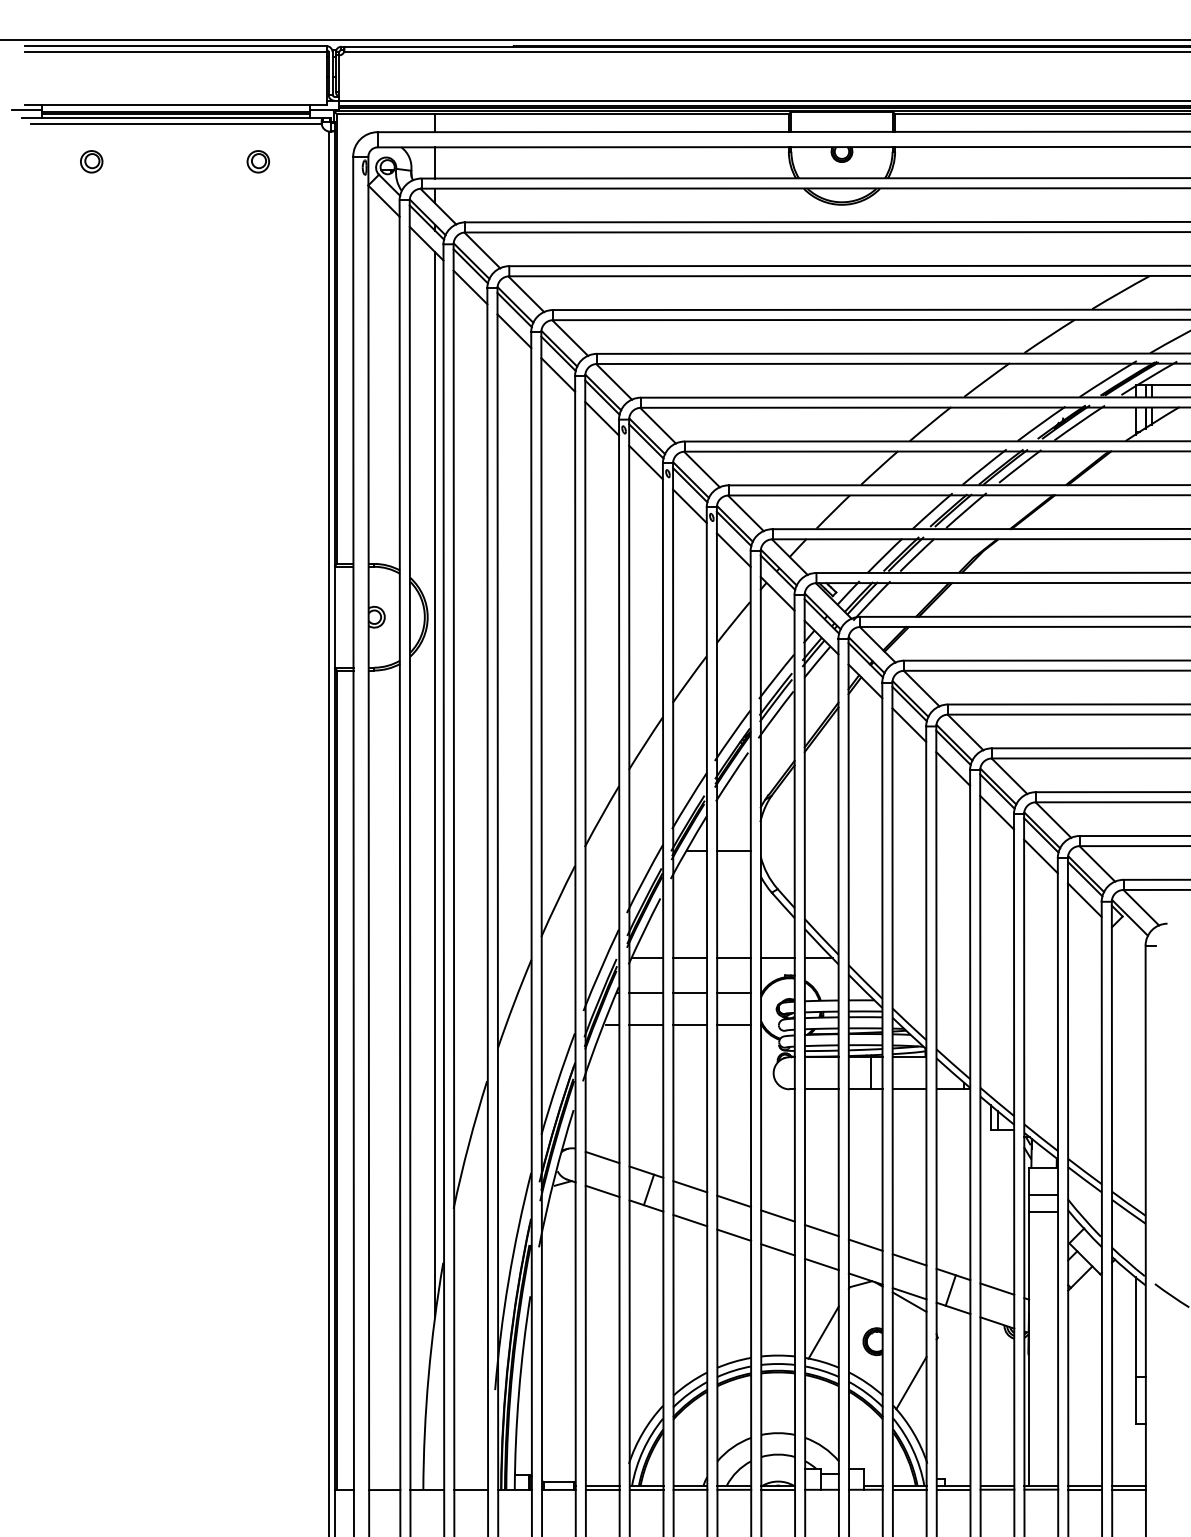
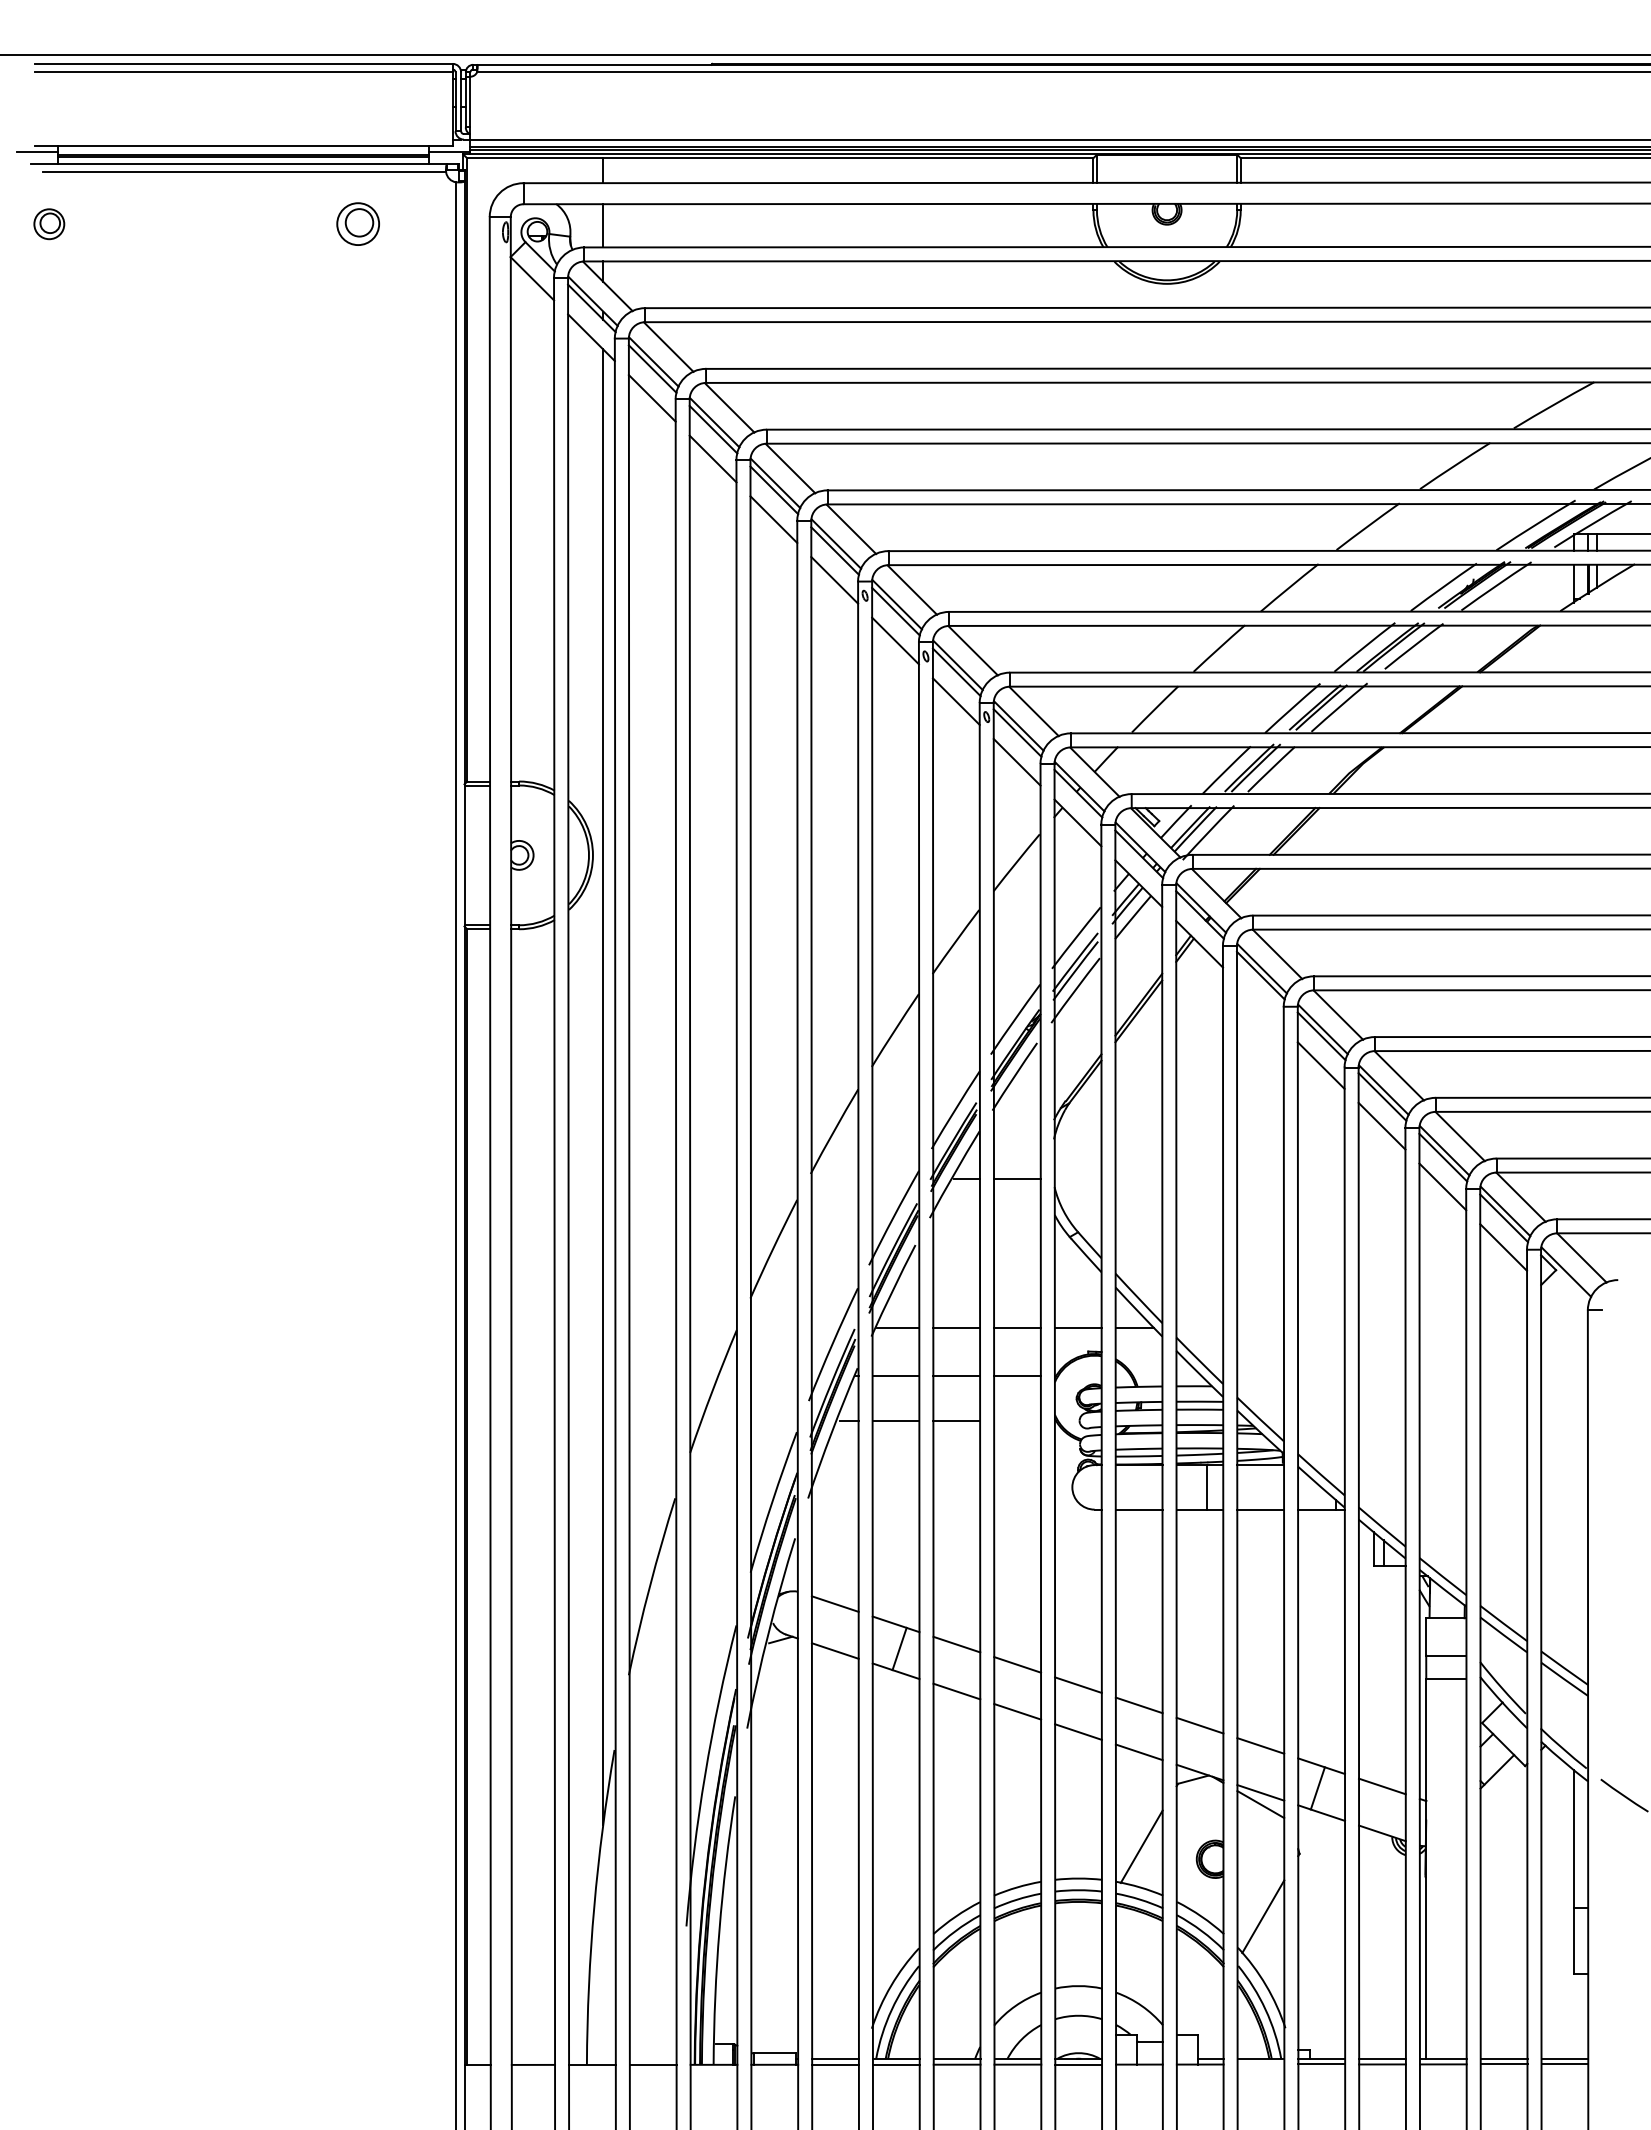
part: (91, 161) -> (49, 224), moved
part: (258, 161) -> (358, 224), size x1.4
line: (909, 724) -> (1260, 1004), removed
line: (734, 1025) -> (1017, 1420), removed
line: (909, 1489) -> (1260, 2064), removed

